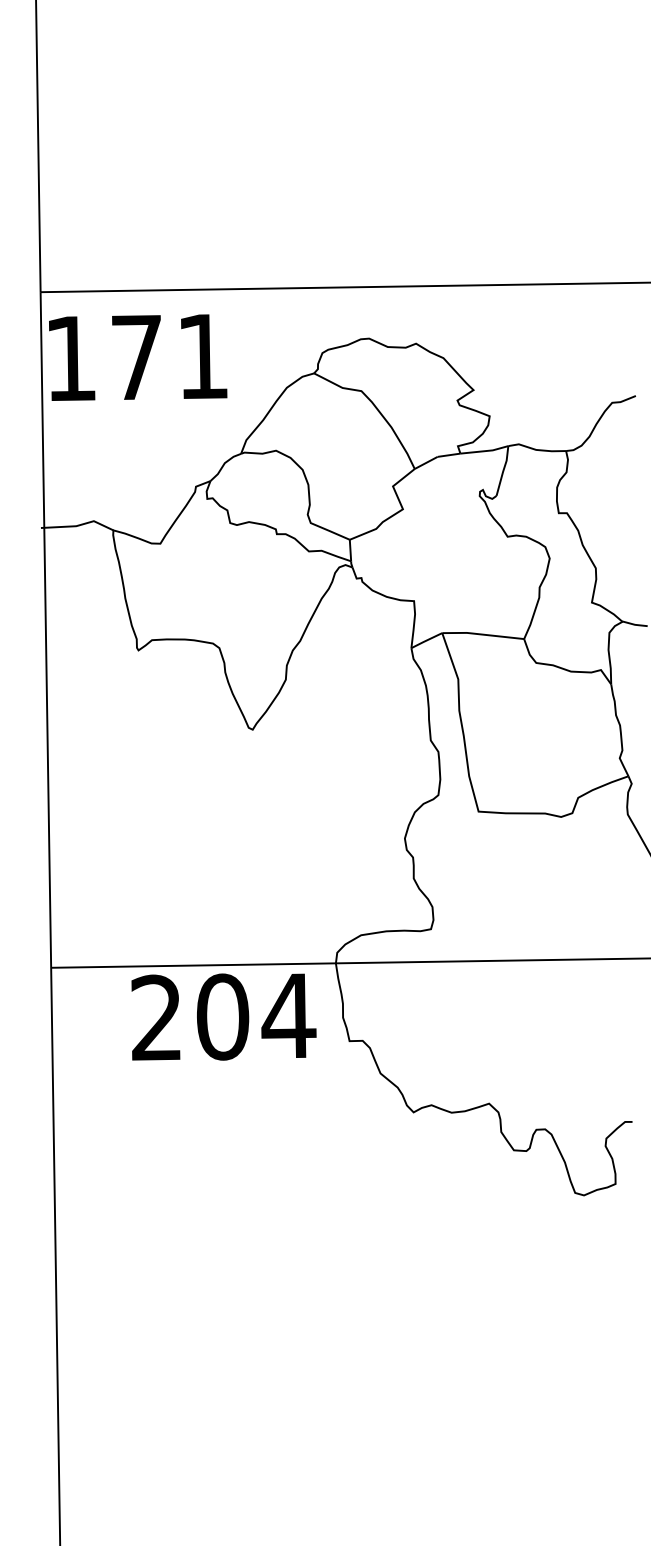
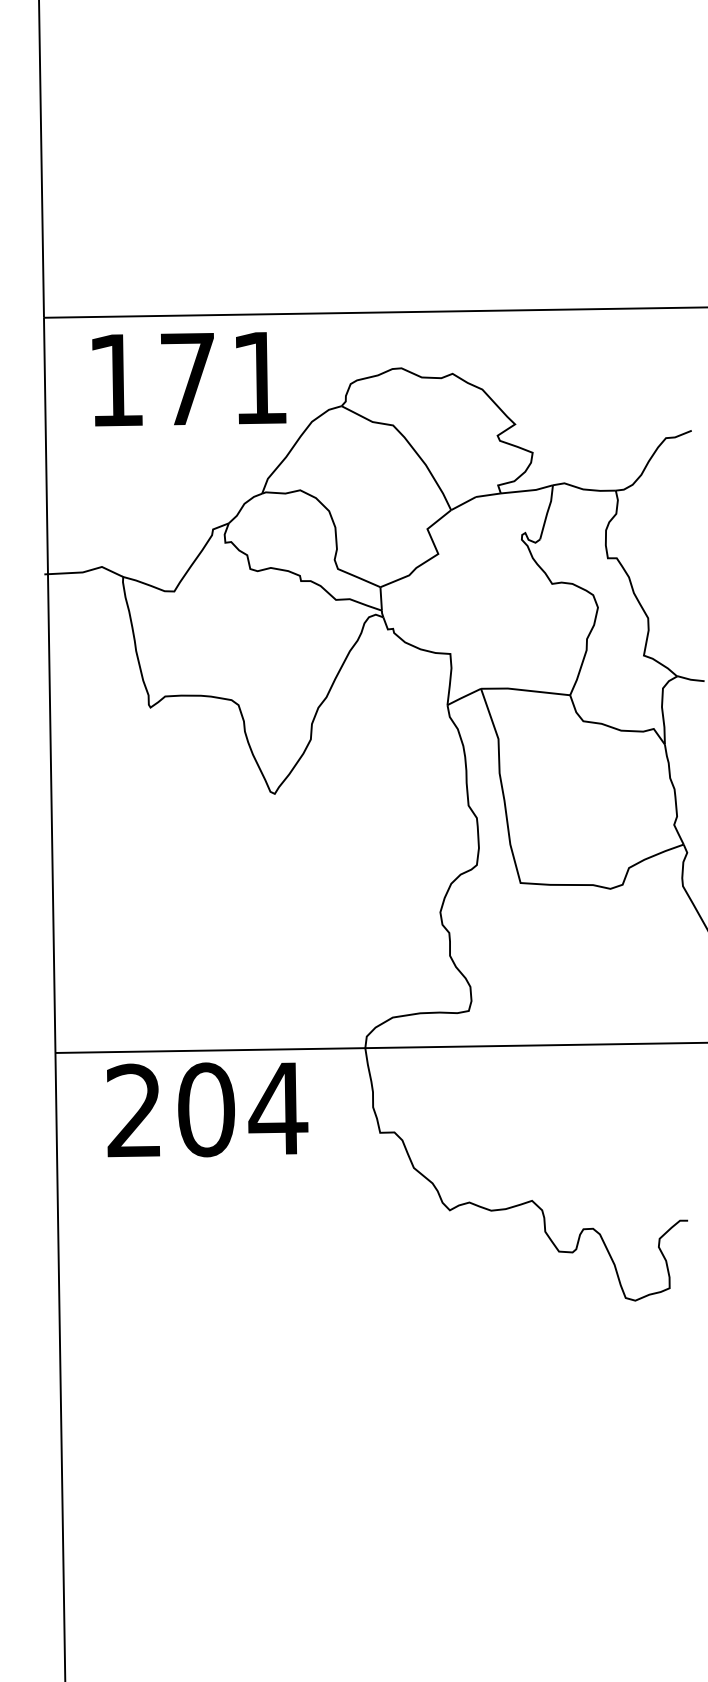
text: (138, 357) -> (189, 379), moved
text: (223, 1016) -> (207, 1109), moved

